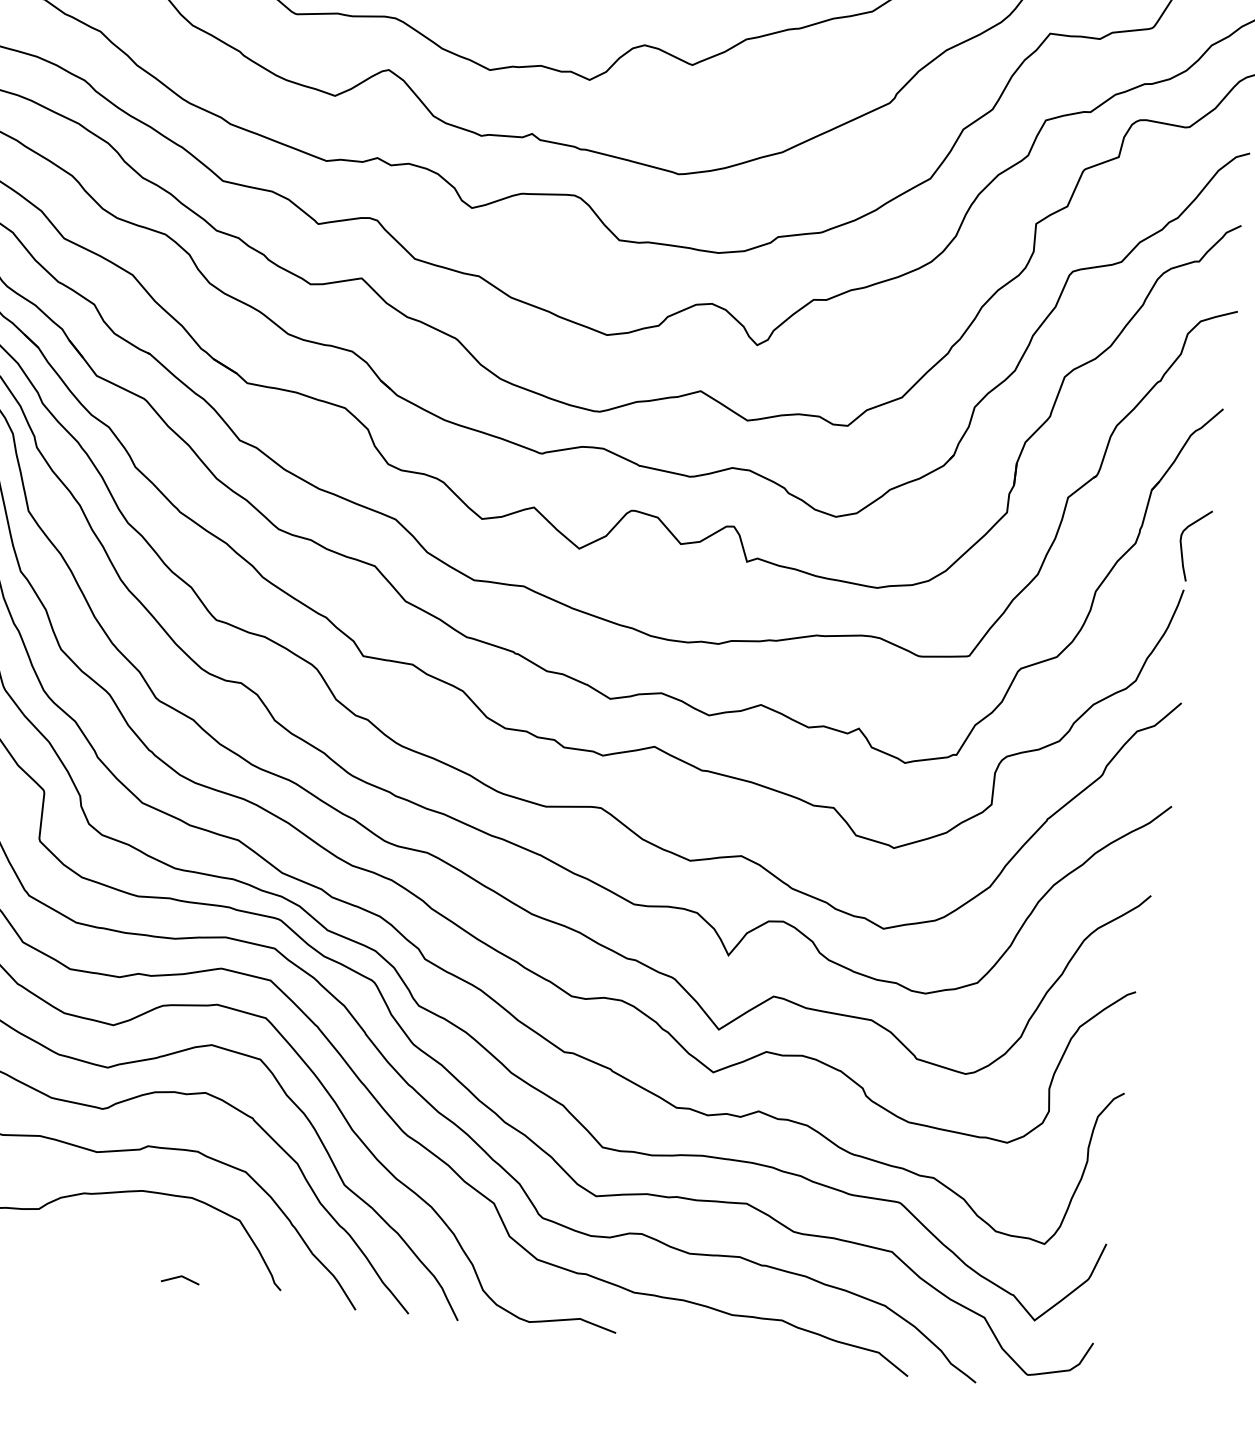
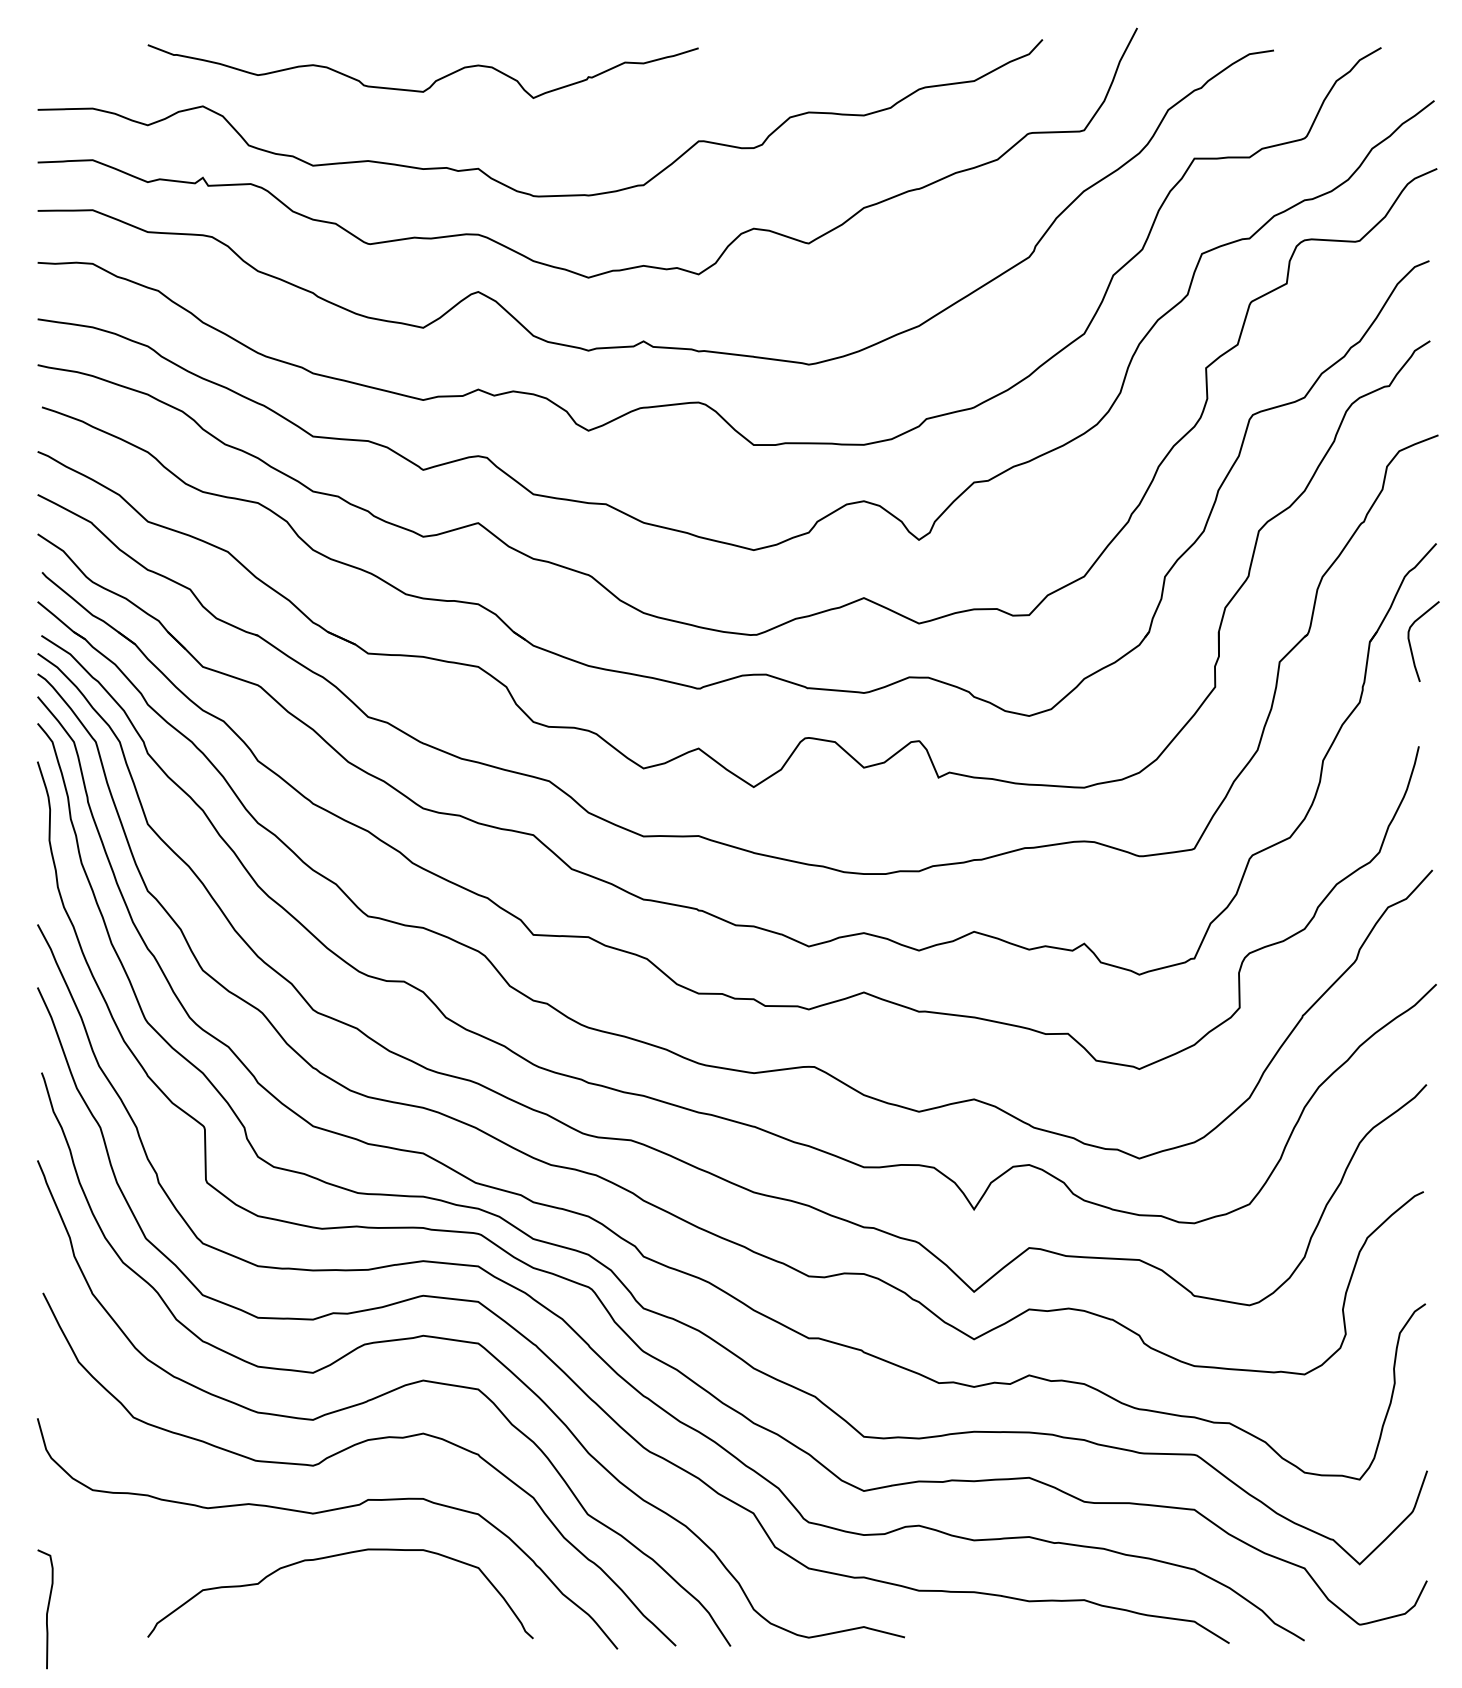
curve: (1182, 543) -> (1410, 641), moved
line: (180, 1277) -> (422, 1638), removed

